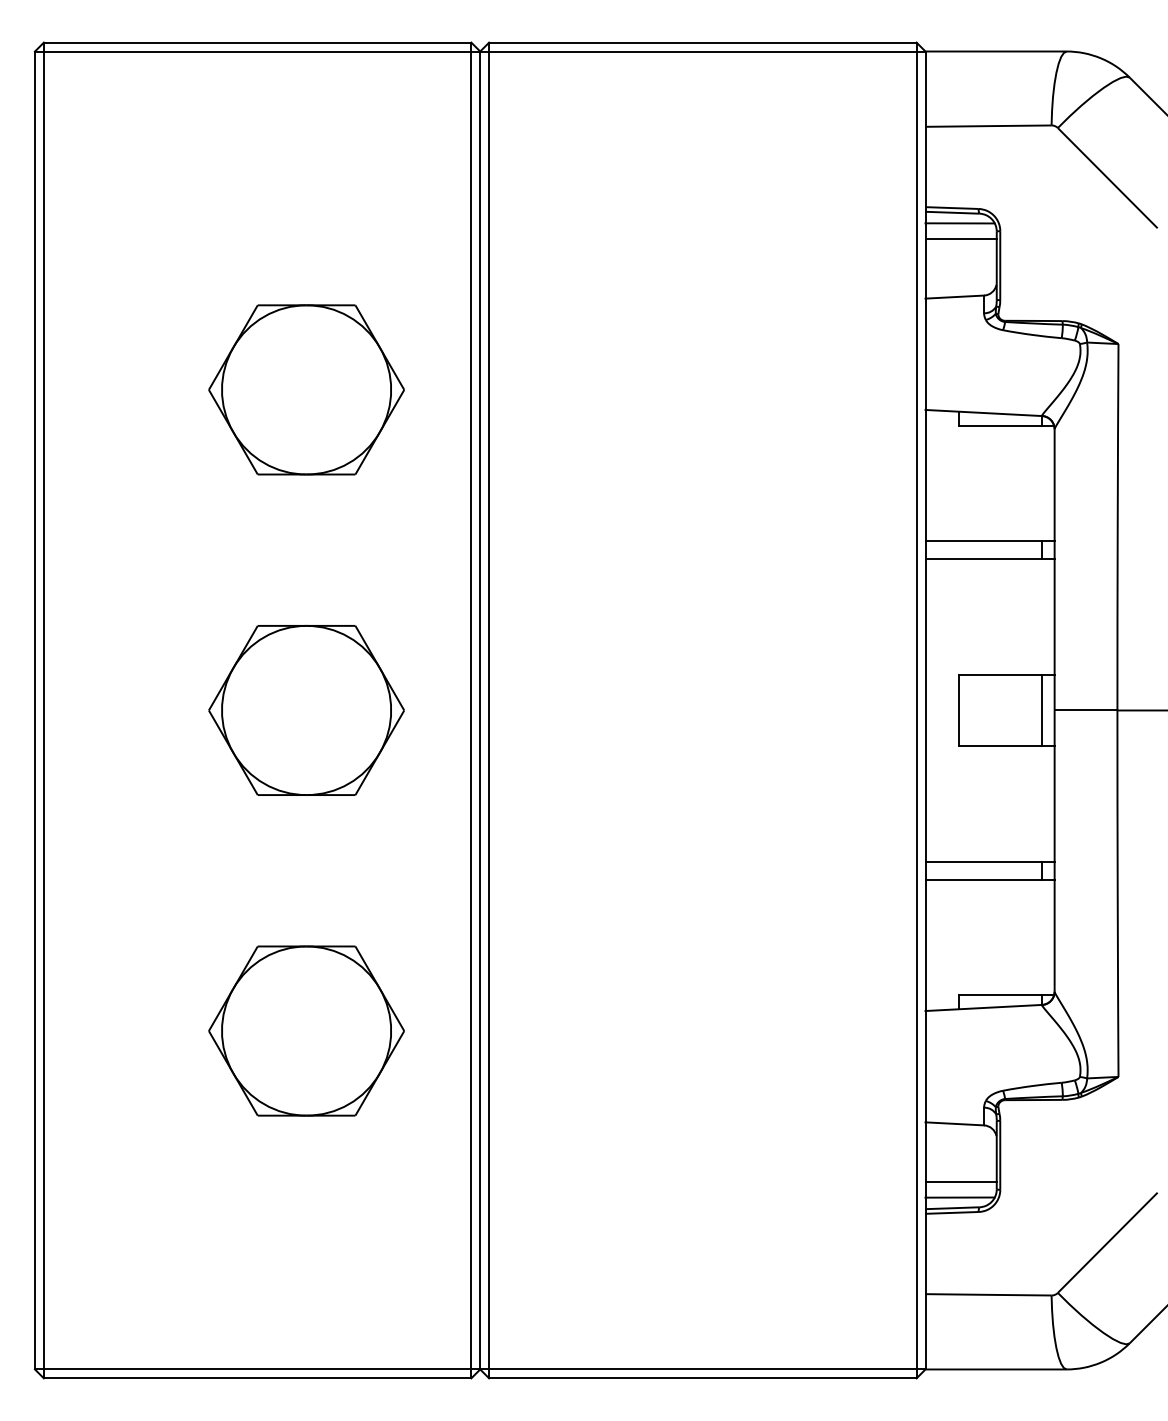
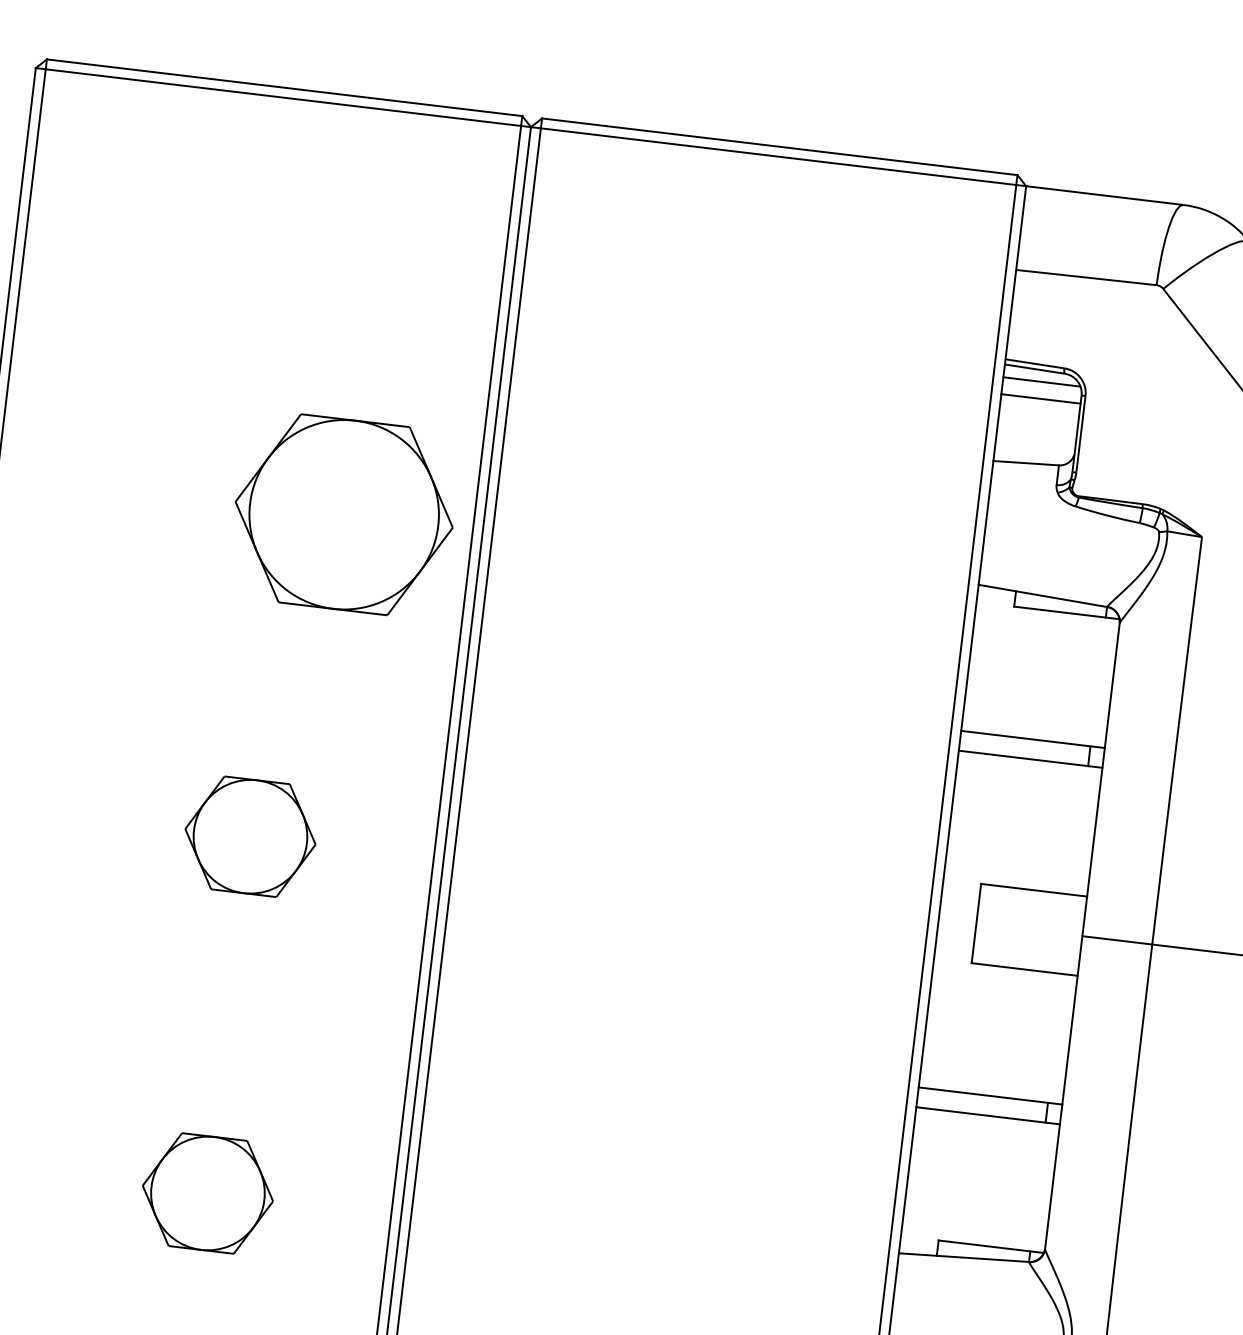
part: (306, 389) -> (344, 514), moved
part: (306, 709) -> (250, 835), size x0.6
line: (1041, 710) -> (1067, 934), removed
part: (306, 1030) -> (207, 1192), size x0.6

